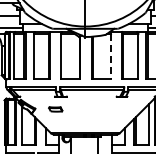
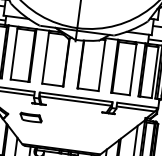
line: (111, 56) -> (102, 66), dashed -> solid
part: (55, 109) -> (30, 117), size x1.43

